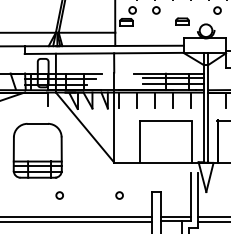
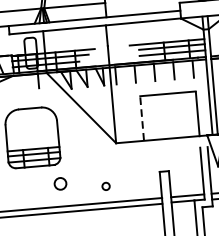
line: (140, 141) -> (142, 118), solid -> dashed
circle: (59, 195) -> (60, 183), size x1.6
circle: (119, 195) -> (105, 186), moved

